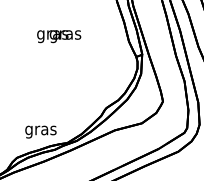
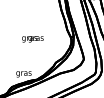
text: (58, 36) -> (32, 39), moved

